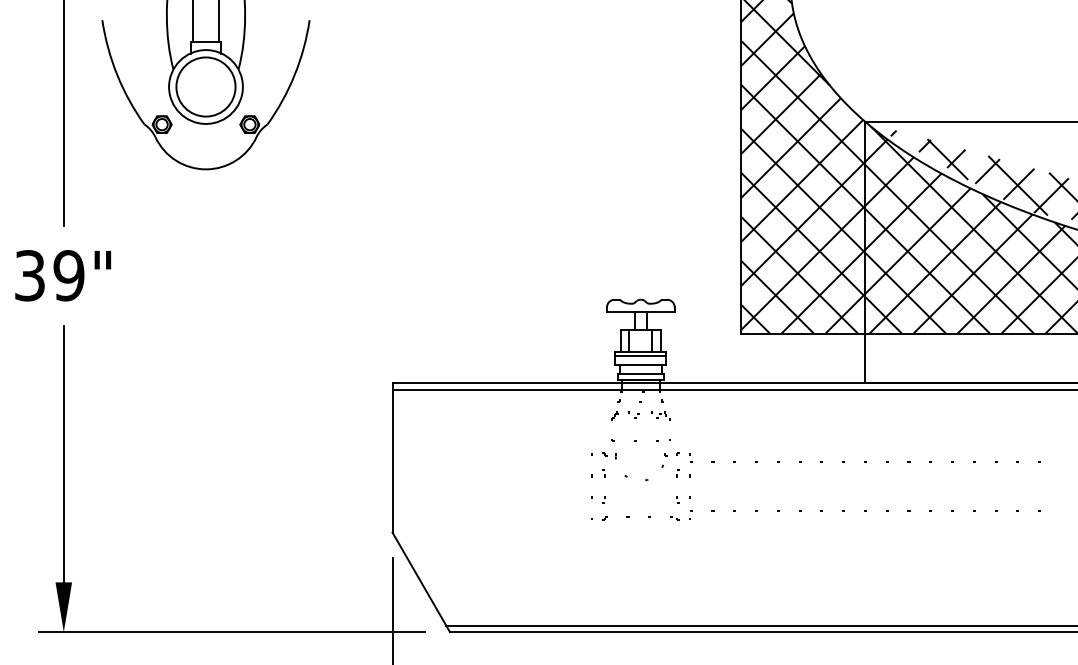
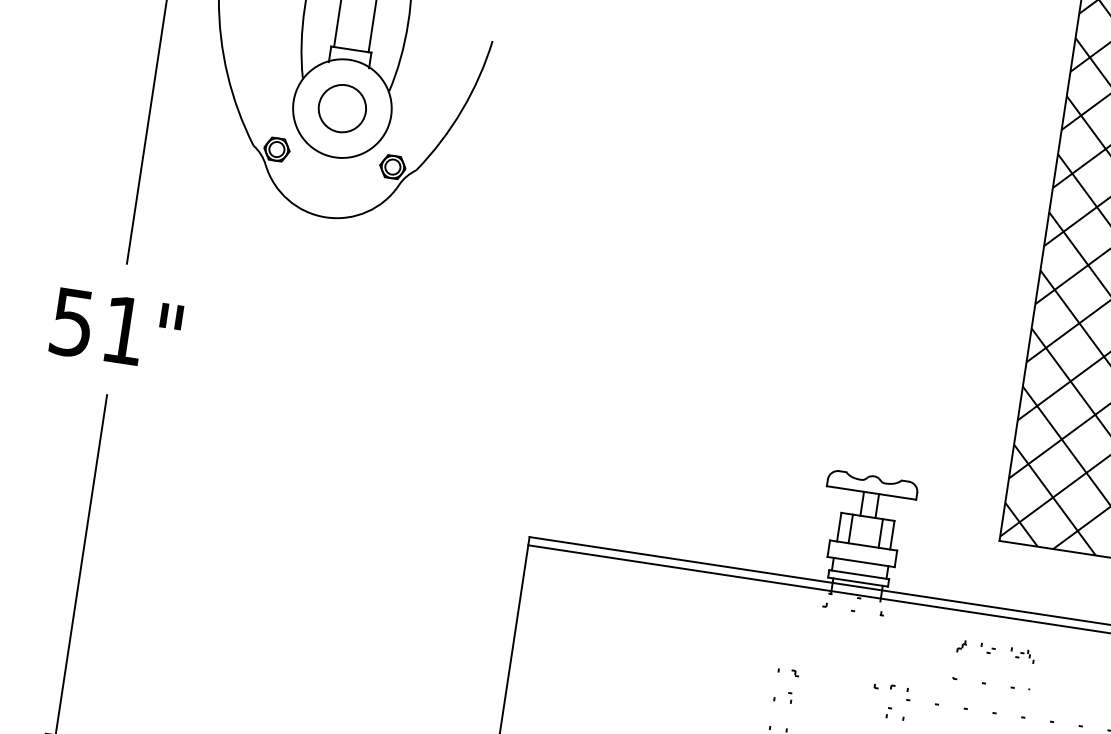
circle: (205, 86) -> (341, 107), size x0.6
text: (49, 275) -> (98, 326), 39" -> 51"
line: (640, 355) -> (862, 549), removed
part: (636, 418) -> (989, 654), moved
part: (645, 479) -> (844, 714), removed

